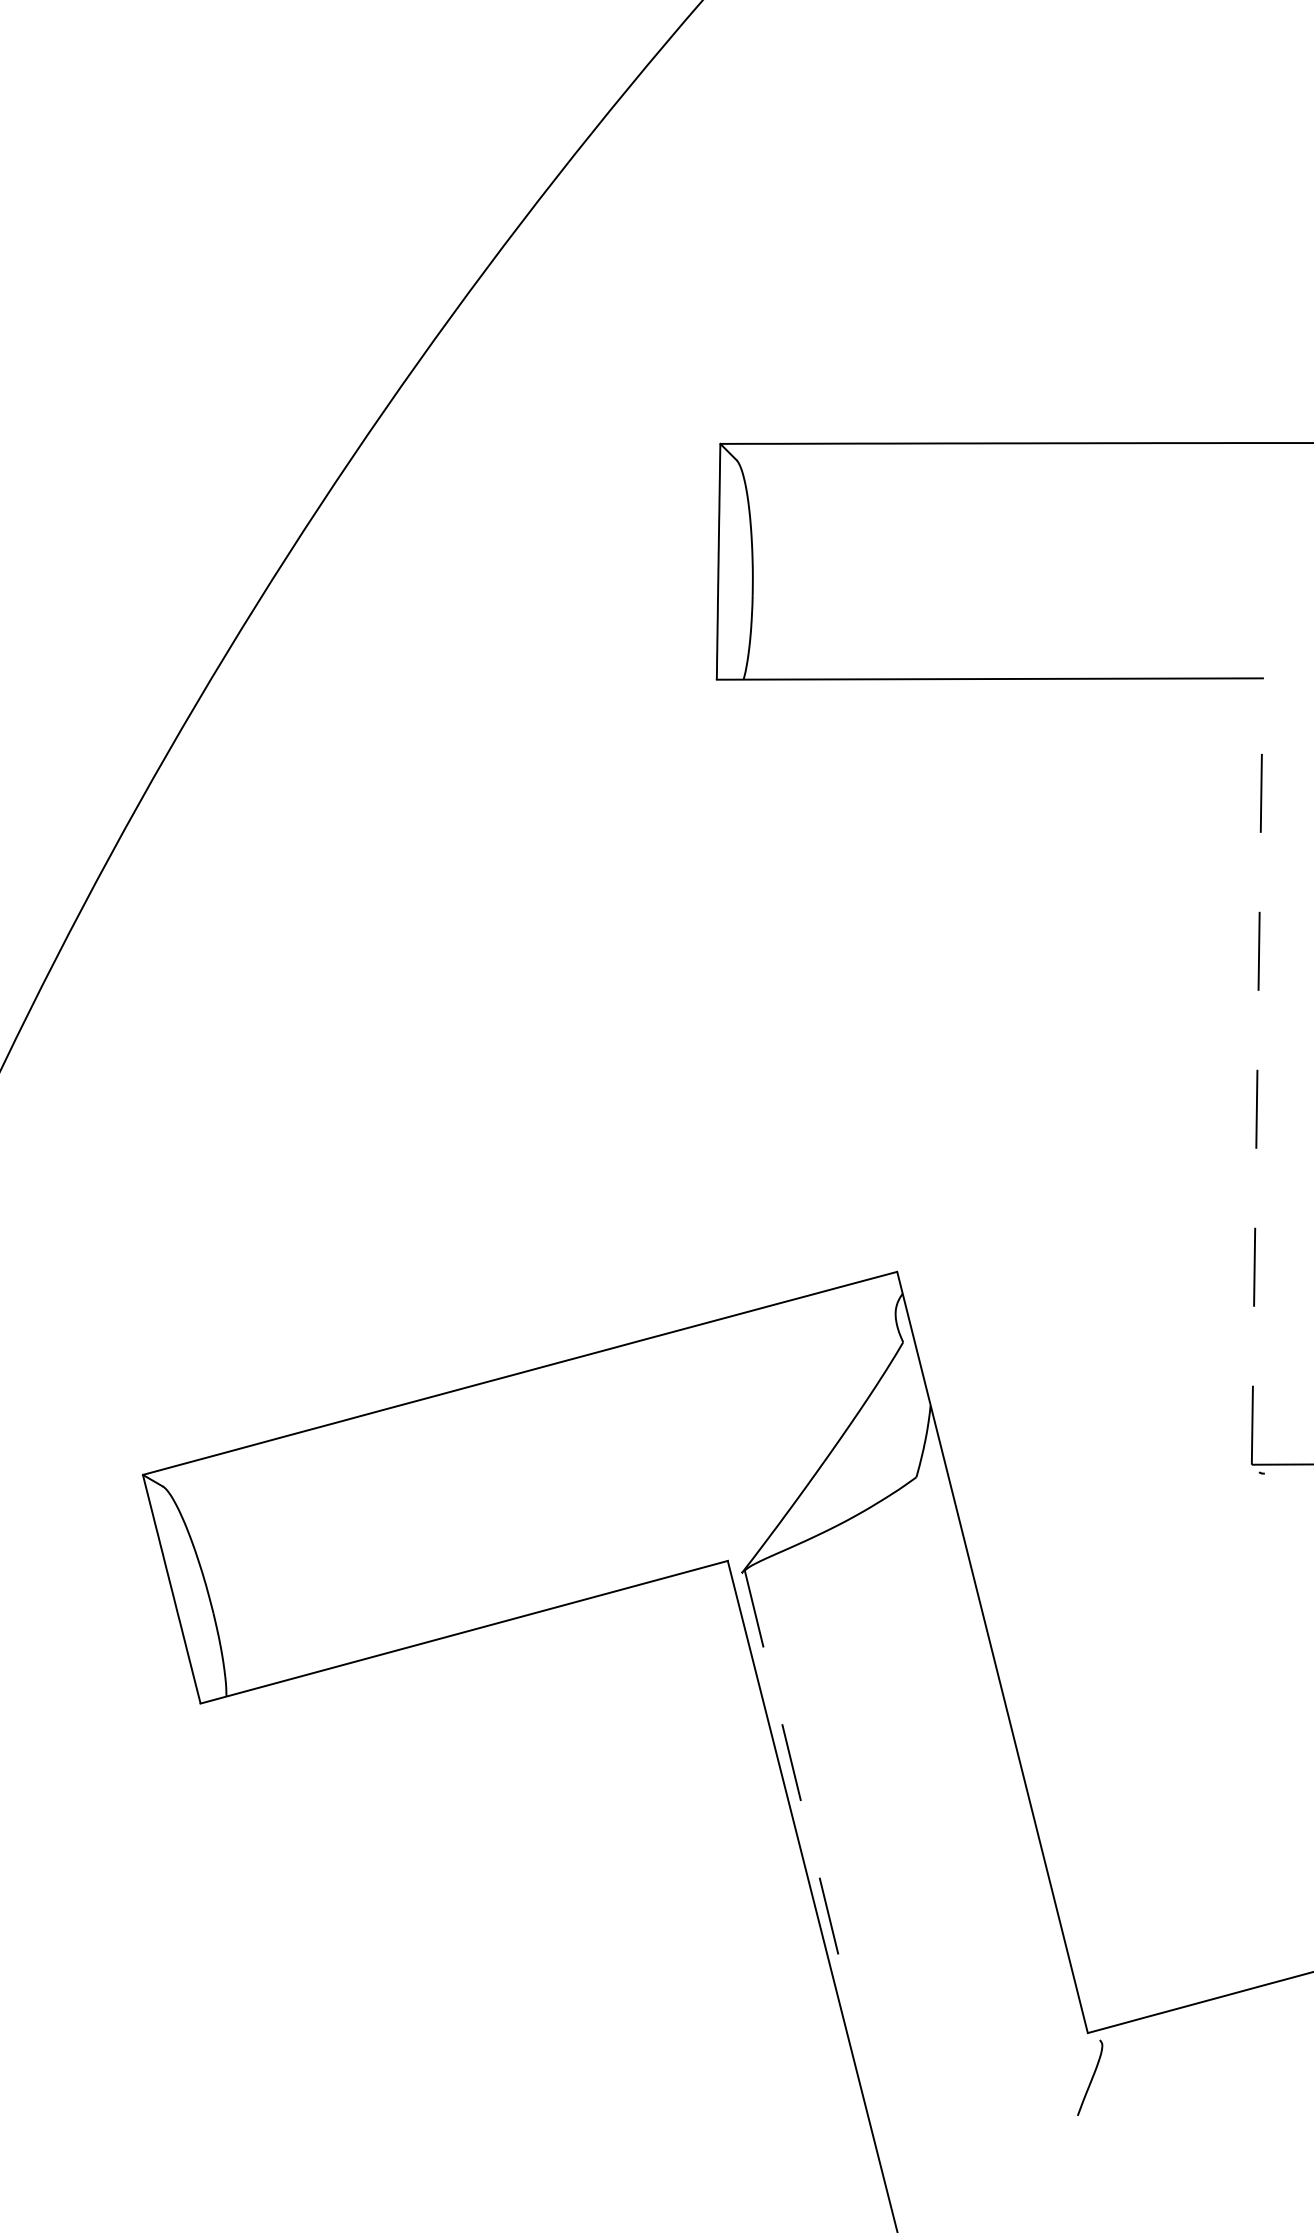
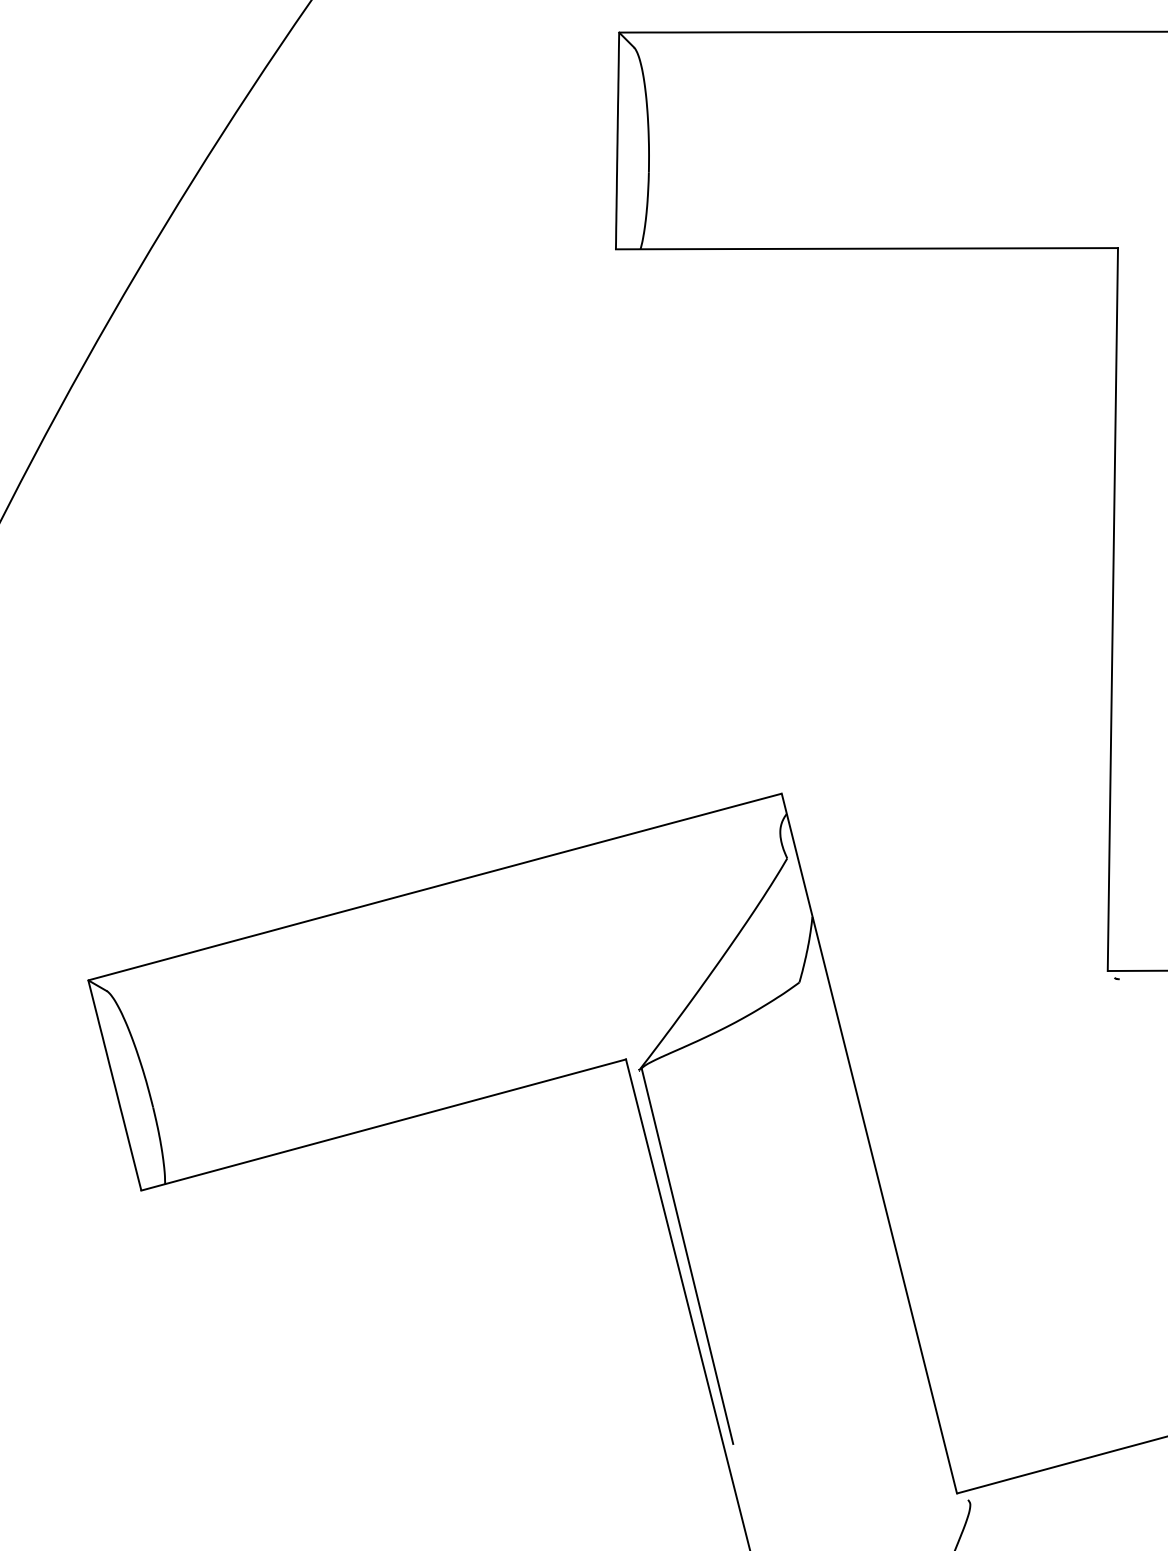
line: (1257, 1071) -> (1112, 609), dashed -> solid
line: (794, 1775) -> (687, 1256), dashed -> solid

